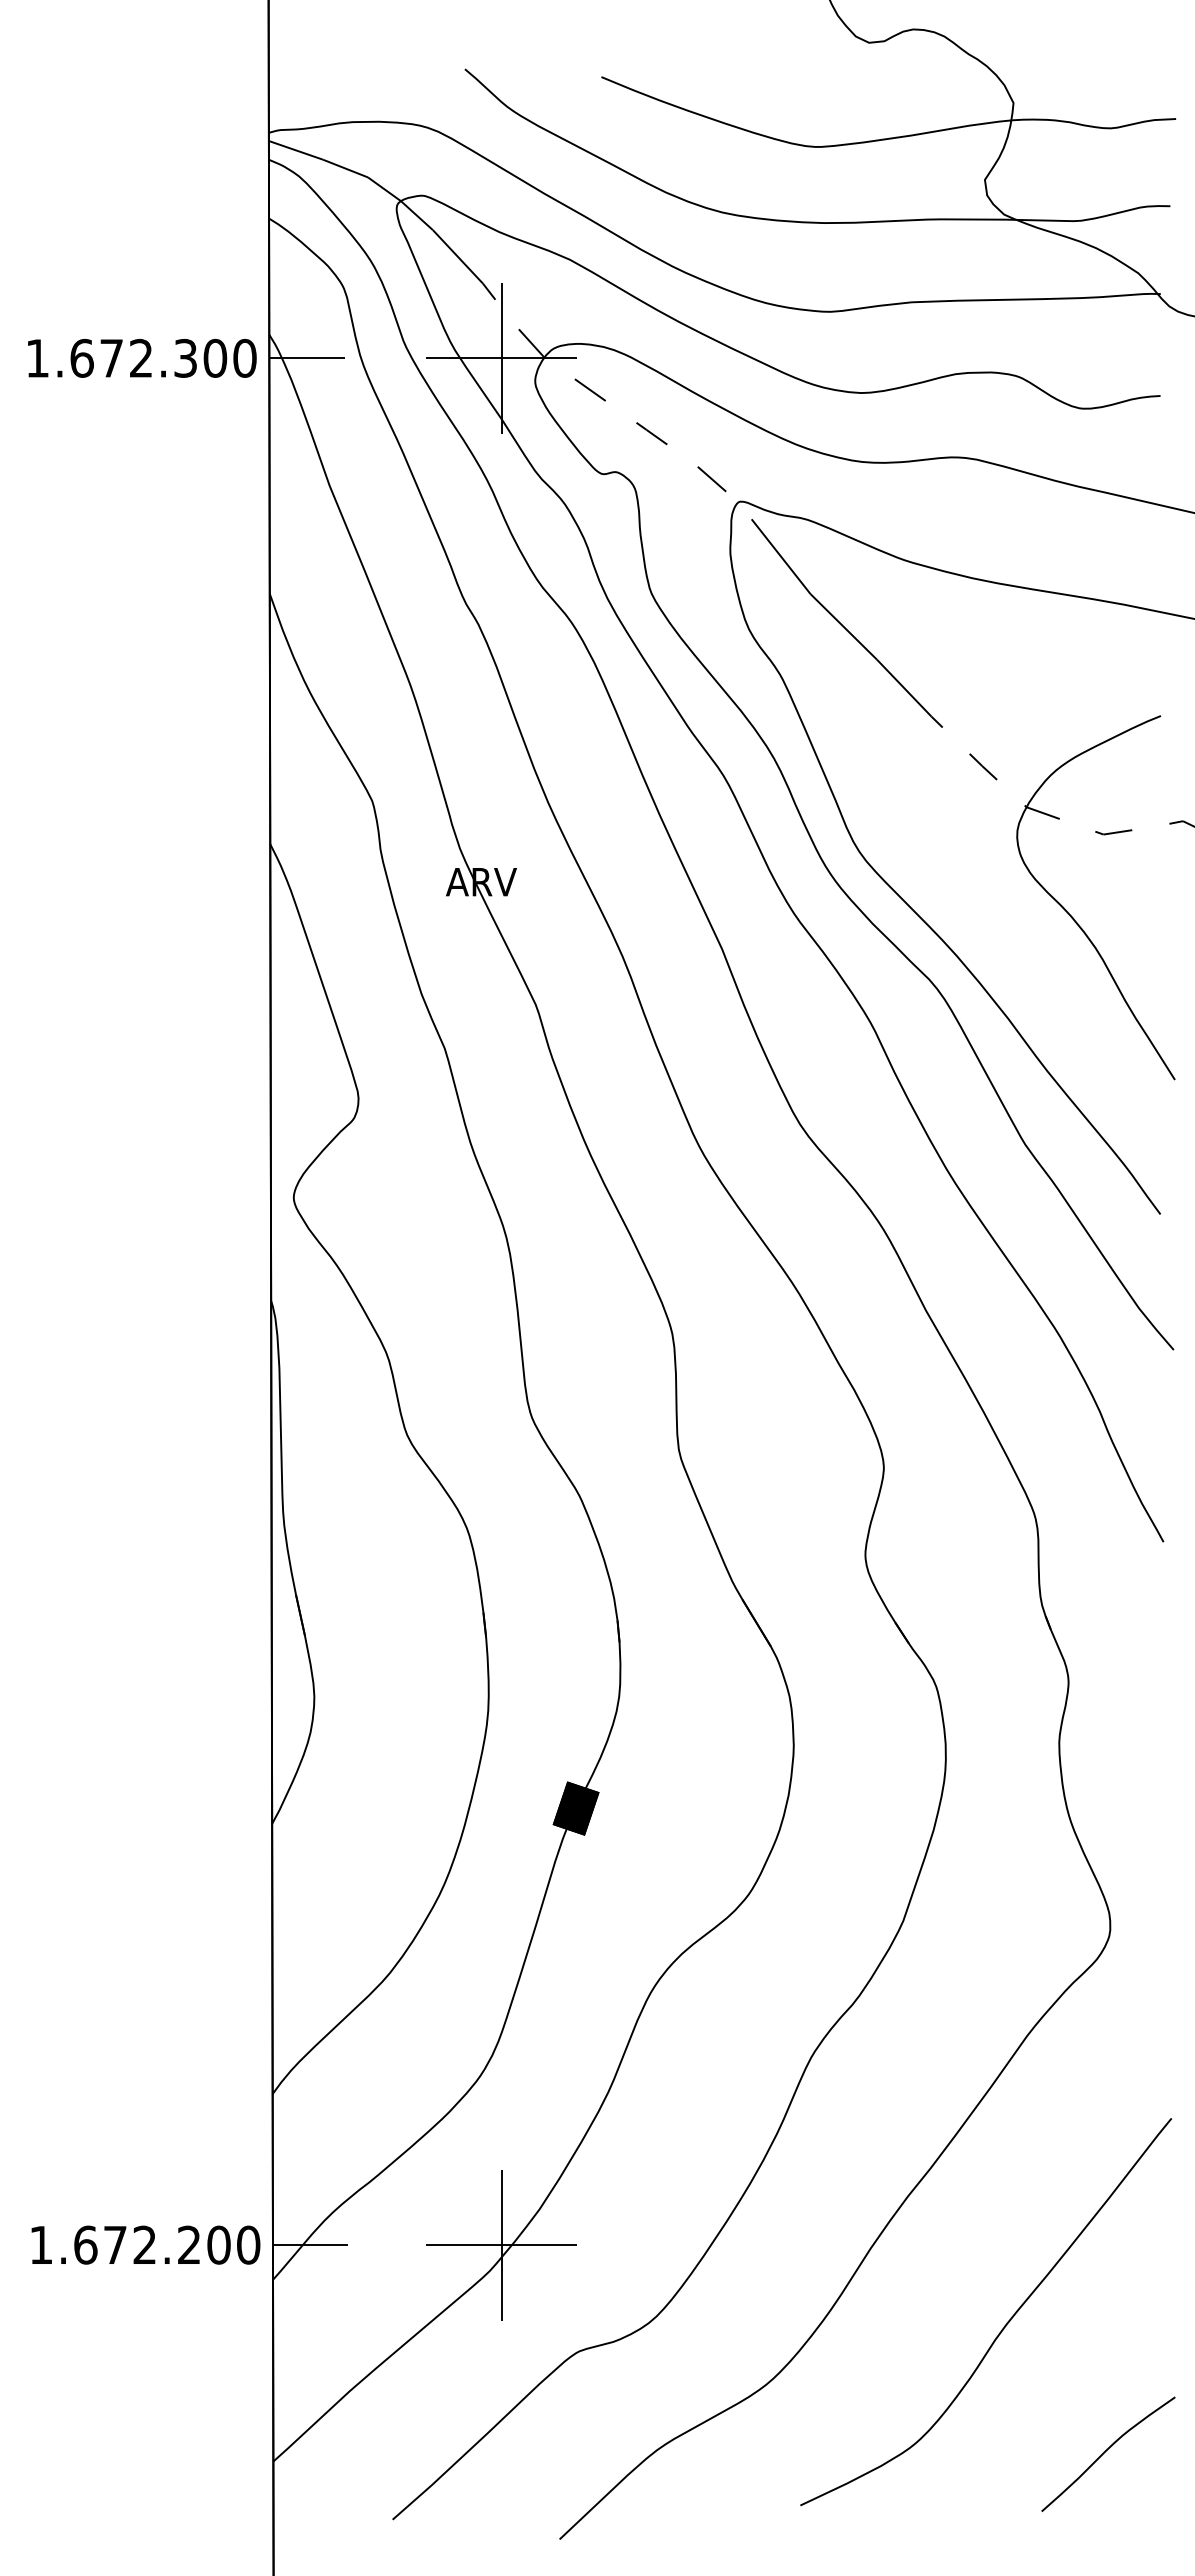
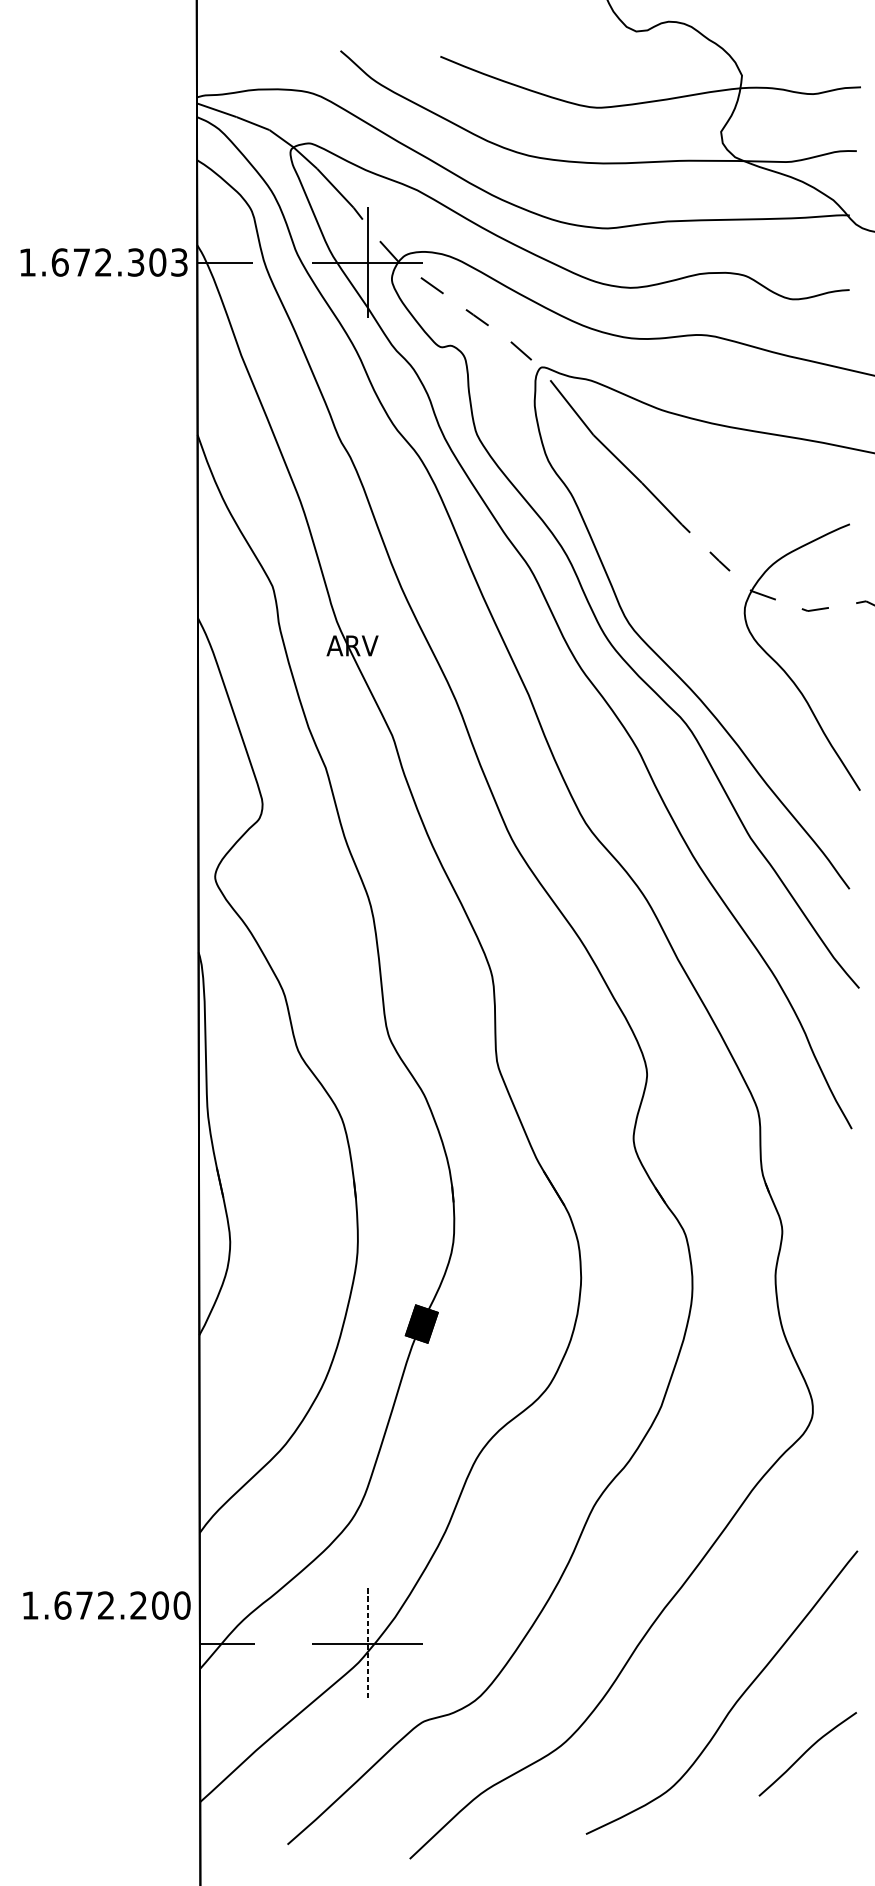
text: (244, 358) -> (179, 262), 1.672.300 -> 1.672.303
text: (145, 2244) -> (106, 1605), moved
line: (501, 2245) -> (367, 1643), solid -> dashed
curve: (1106, 2451) -> (806, 1752), moved

